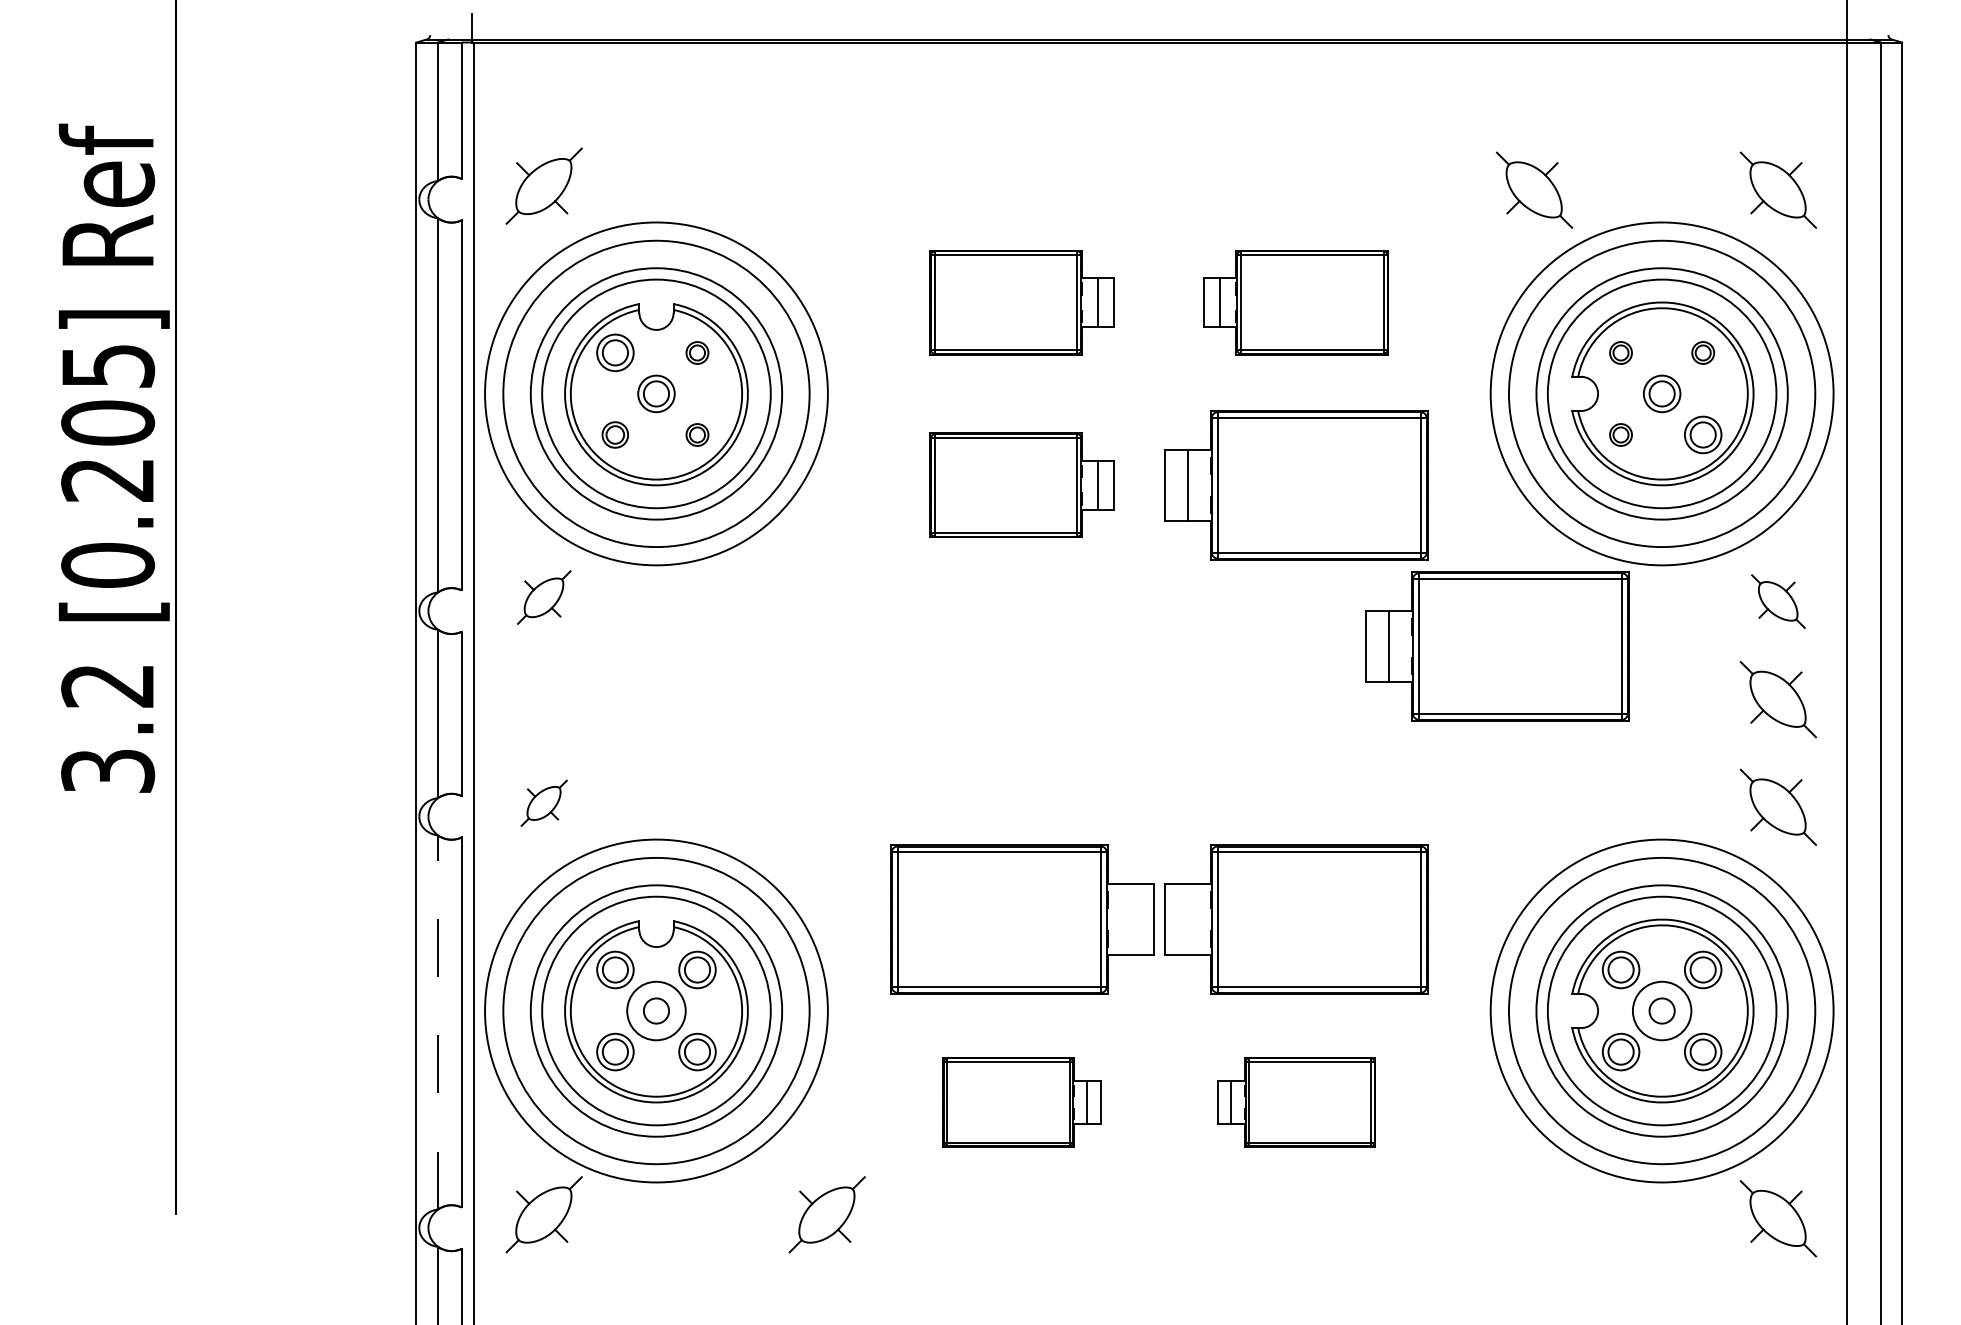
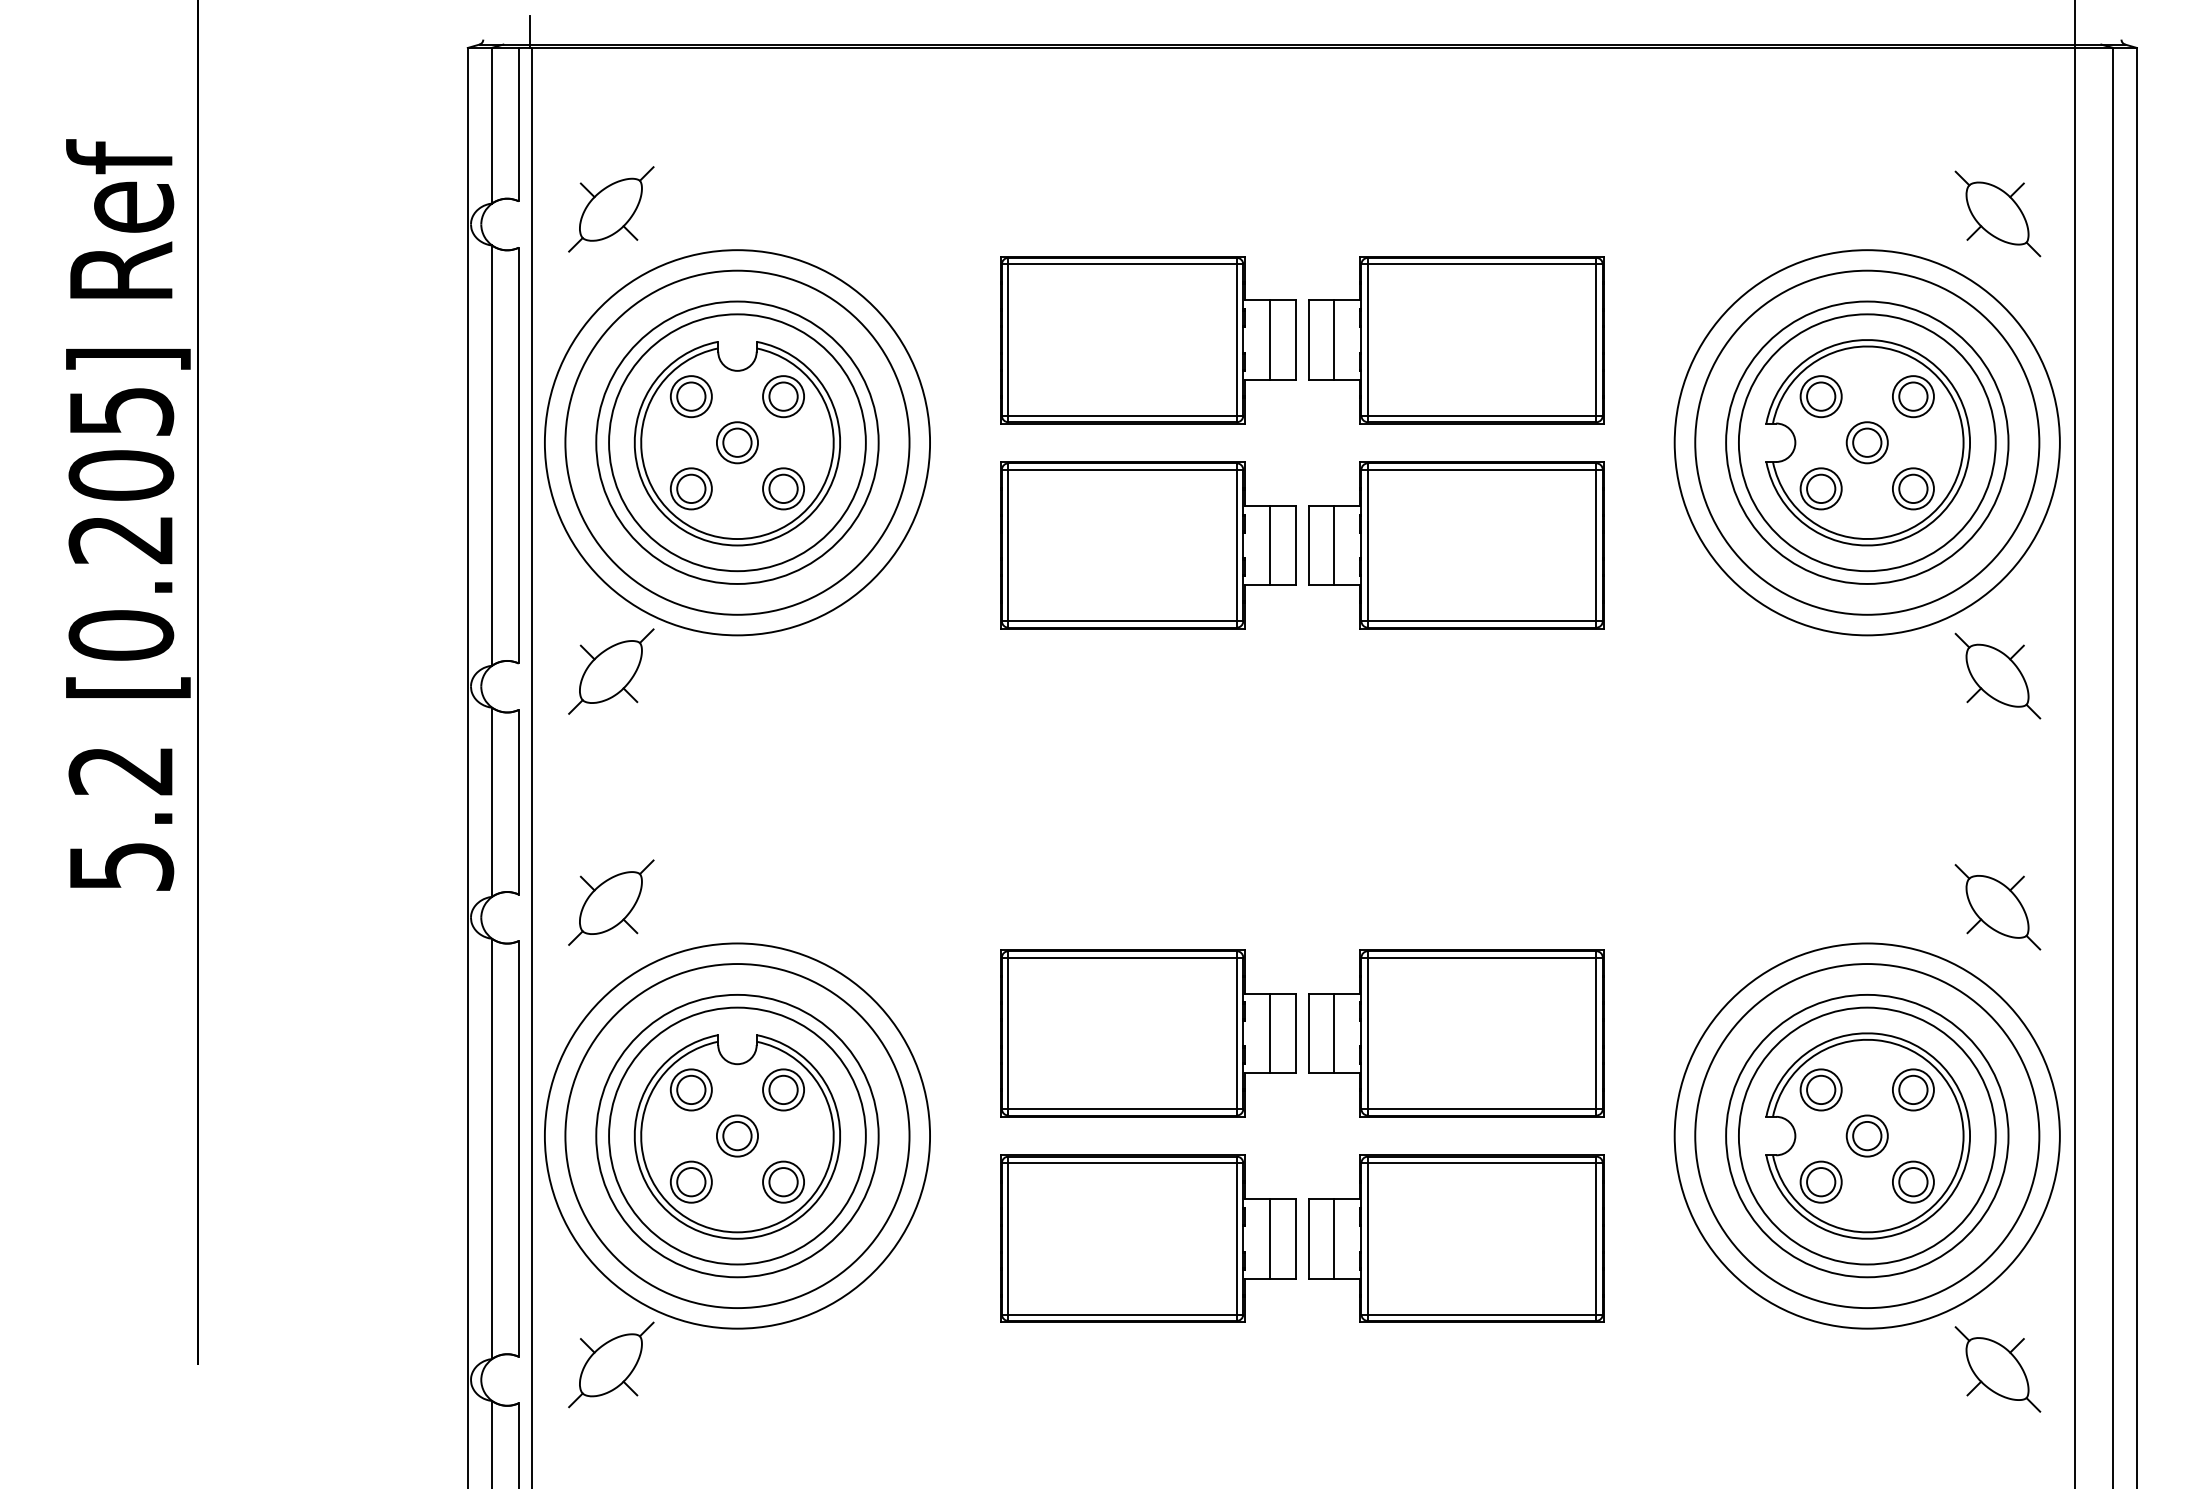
part: (1534, 189) -> (1723, 213), removed
part: (1022, 302) -> (1148, 340), size x1.43
part: (1296, 302) -> (1456, 340), size x1.43
part: (697, 352) -> (783, 396), size x1.67
part: (1620, 352) -> (1820, 396), size x1.67
part: (1703, 352) -> (1913, 396), size x1.67
part: (614, 434) -> (690, 488), size x1.43
part: (697, 434) -> (783, 488), size x1.67
part: (1620, 434) -> (1820, 488), size x1.67
part: (1022, 485) -> (1148, 545), size x1.43
part: (544, 597) -> (611, 671), size x1.43
part: (1778, 601) -> (1997, 675), size x1.43
part: (1497, 646) -> (1682, 726), removed
part: (1778, 699) -> (1997, 786), removed
text: (107, 771) -> (120, 866), 3.2 -> 5.2
part: (544, 803) -> (611, 902), size x1.67
line: (1130, 919) -> (1270, 1033), added
line: (1187, 919) -> (1334, 1033), added
circle: (656, 1010) -> (737, 1135), size x0.62
circle: (1661, 1010) -> (1866, 1135), size x0.62
line: (437, 1022) -> (491, 1148), dashed -> solid
part: (1022, 1102) -> (1148, 1238), size x1.67
part: (1296, 1102) -> (1456, 1238), size x1.67
part: (827, 1214) -> (929, 1364), removed

